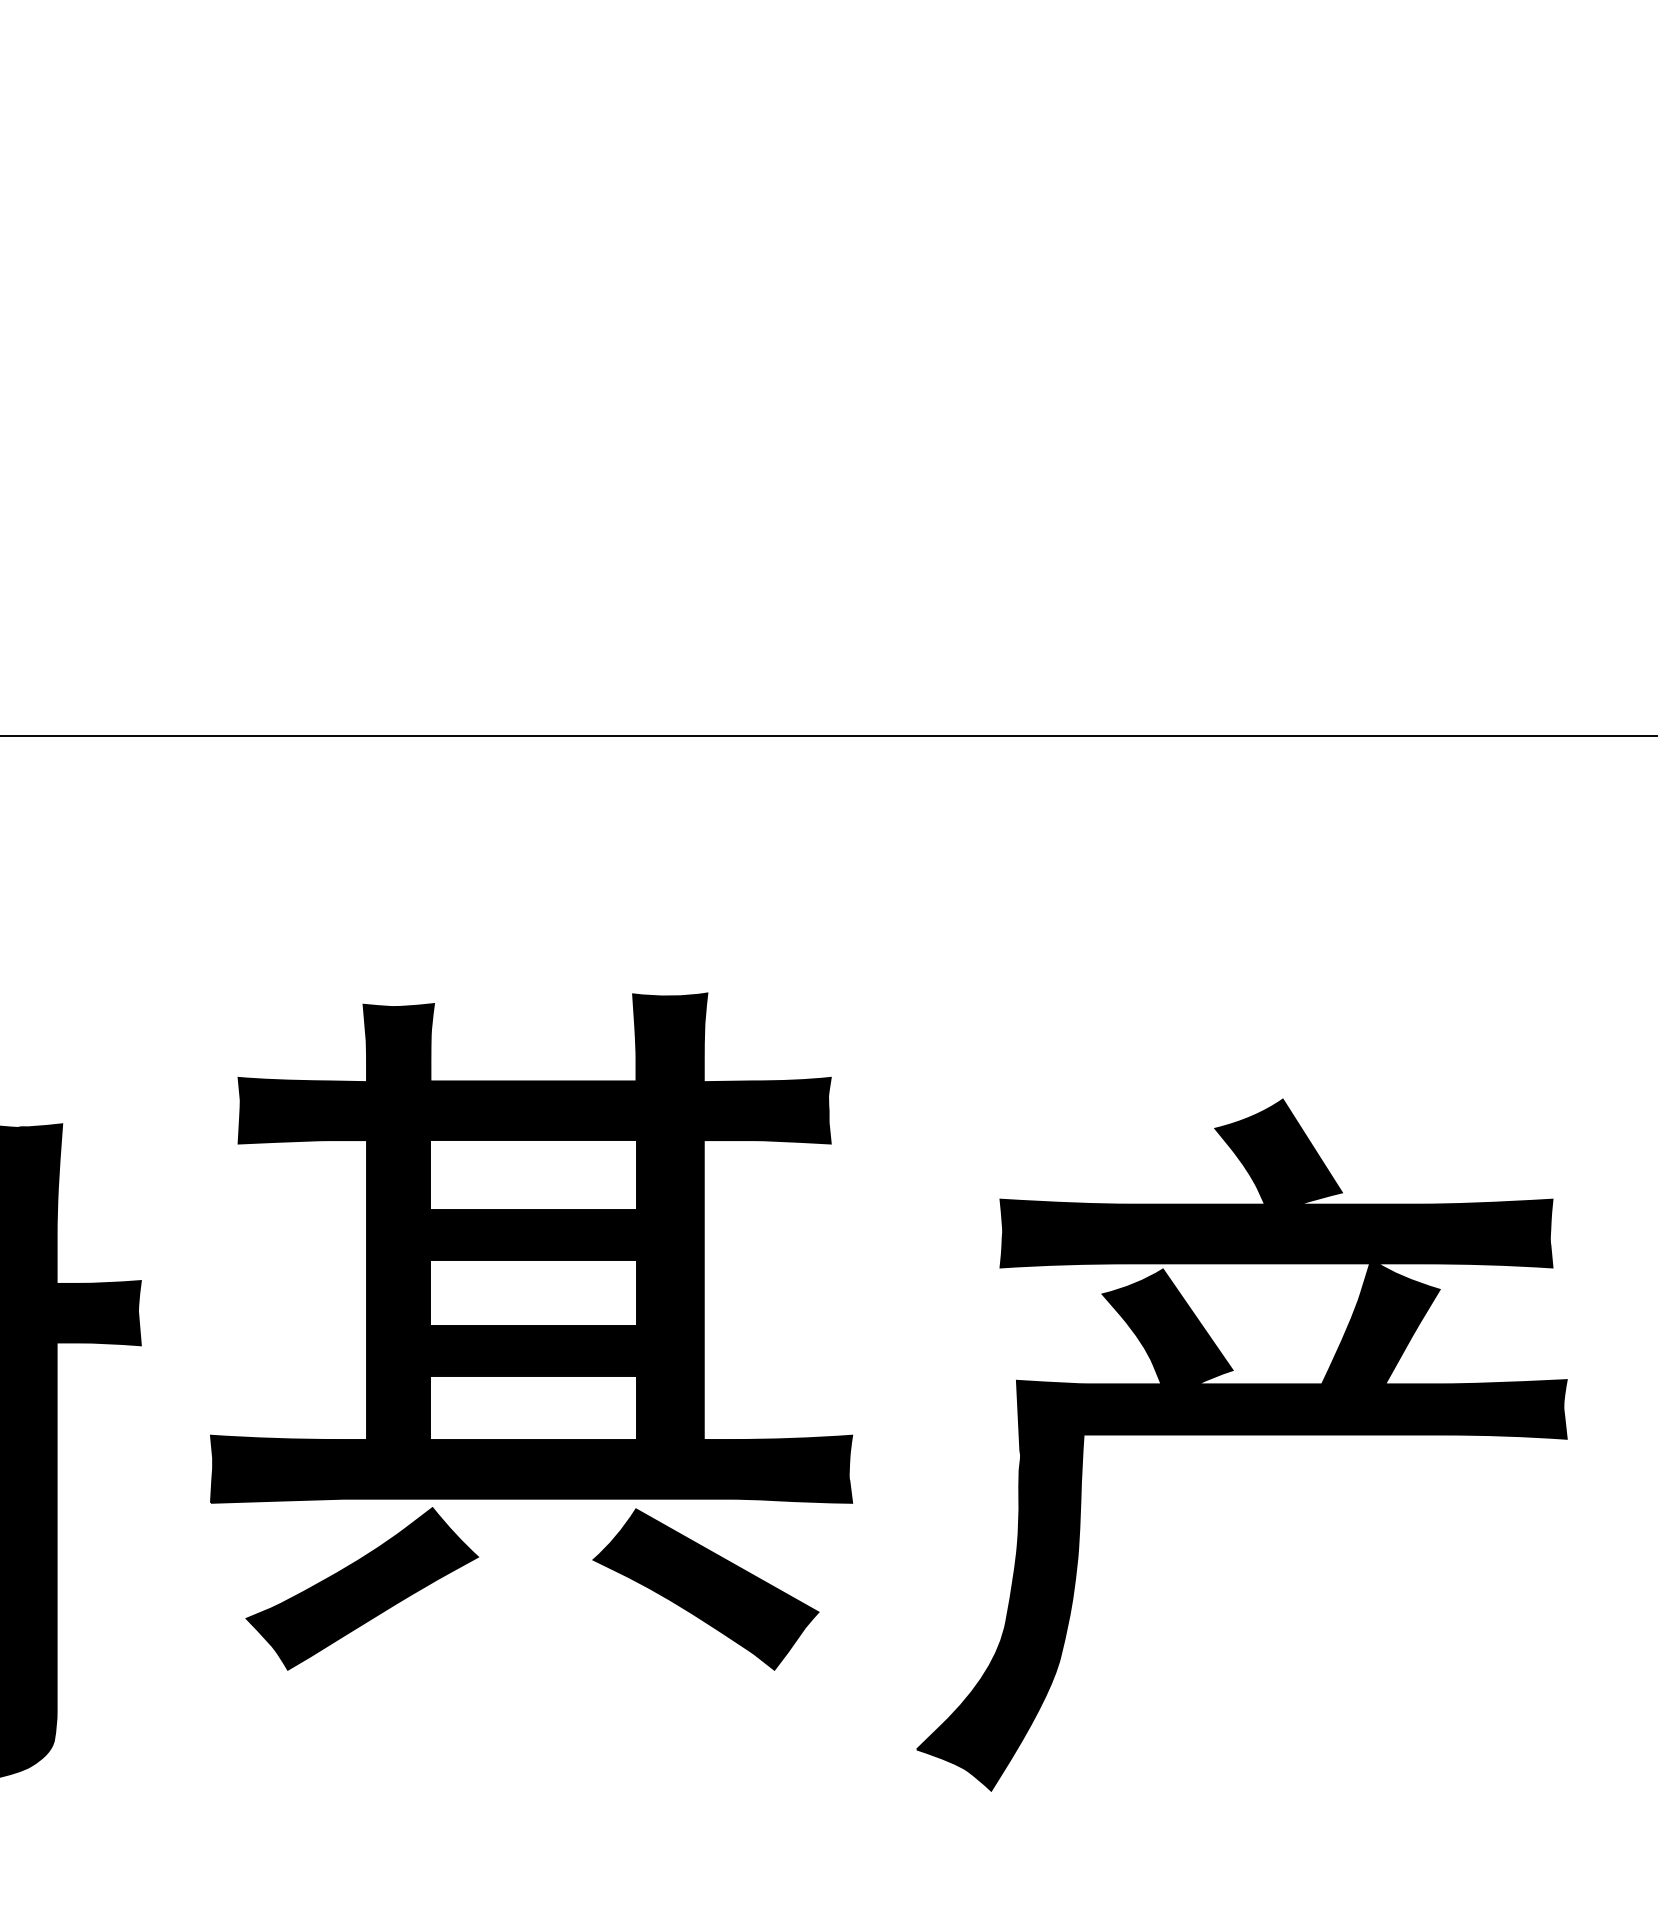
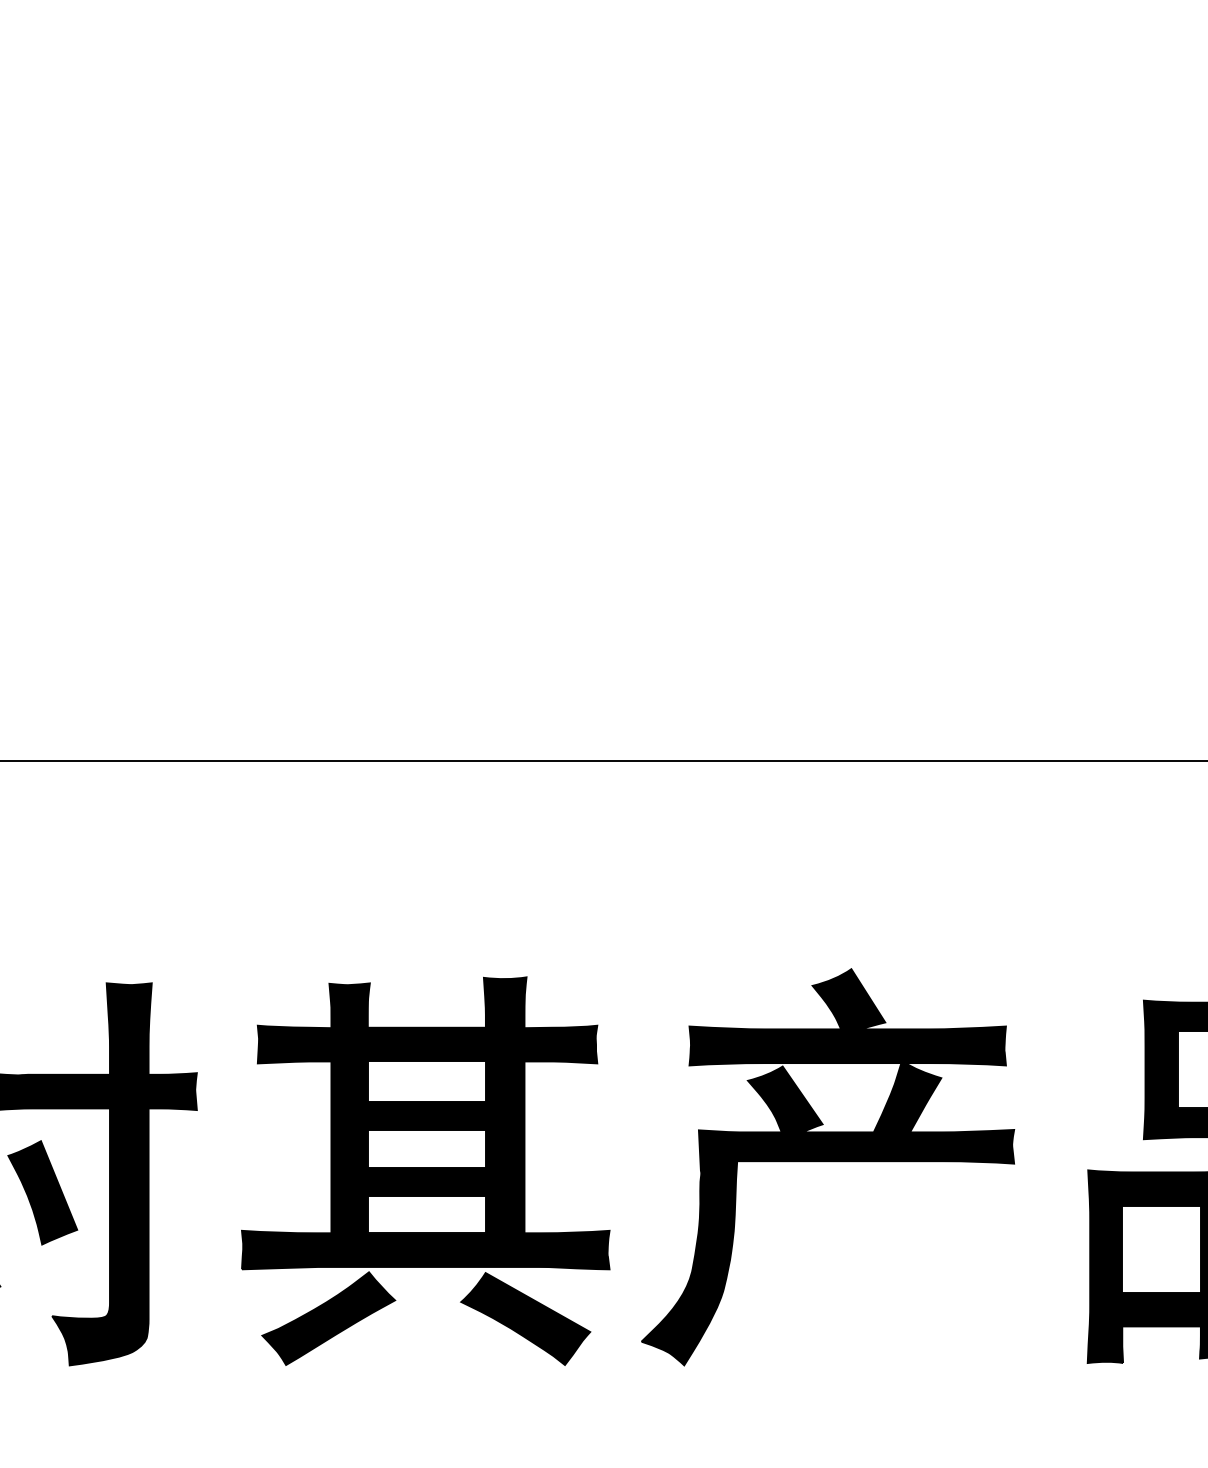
part: (531, 1330) -> (425, 1170), moved

